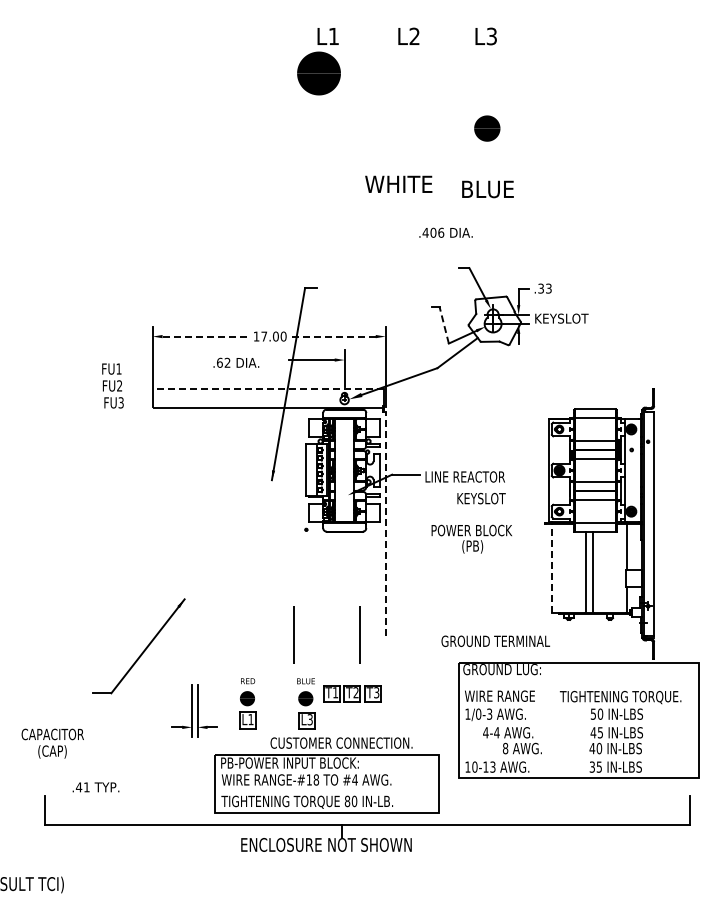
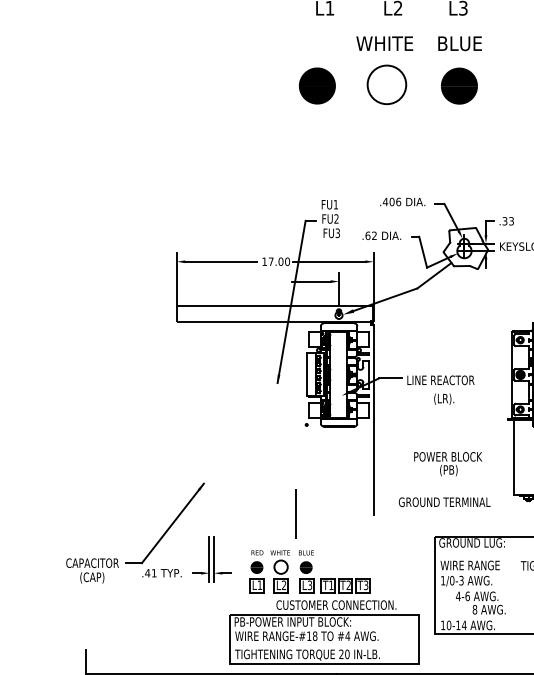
part: (318, 73) -> (316, 86), moved
circle: (401, 126) -> (387, 84), added
part: (487, 128) -> (459, 86), size x1.67
text: (398, 183) -> (384, 42), moved
text: (487, 189) -> (459, 43), moved
text: (445, 232) -> (402, 201), moved
line: (444, 325) -> (423, 252), dashed -> solid
line: (205, 336) -> (221, 261), dashed -> solid
line: (333, 336) -> (329, 261), dashed -> solid
text: (236, 362) -> (381, 235), moved
text: (112, 385) -> (330, 218), moved
line: (268, 388) -> (274, 305), dashed -> solid
text: (481, 499) -> (454, 399), KEYSLOT -> (LR).
line: (385, 523) -> (373, 419), dashed -> solid
text: (471, 538) -> (447, 463), moved
line: (551, 567) -> (513, 456), dashed -> solid
line: (359, 634) -> (351, 513), removed
text: (495, 640) -> (444, 501), moved
part: (352, 693) -> (345, 586), moved
part: (274, 703) -> (279, 571), added
part: (194, 710) -> (211, 558), moved
text: (496, 732) -> (467, 596), 4-4 -> 4-6
text: (52, 743) -> (92, 570), moved
text: (492, 766) -> (463, 624), 10-13 -> 10-14
text: (95, 787) -> (161, 573), moved
text: (347, 801) -> (341, 654), 80 -> 20

